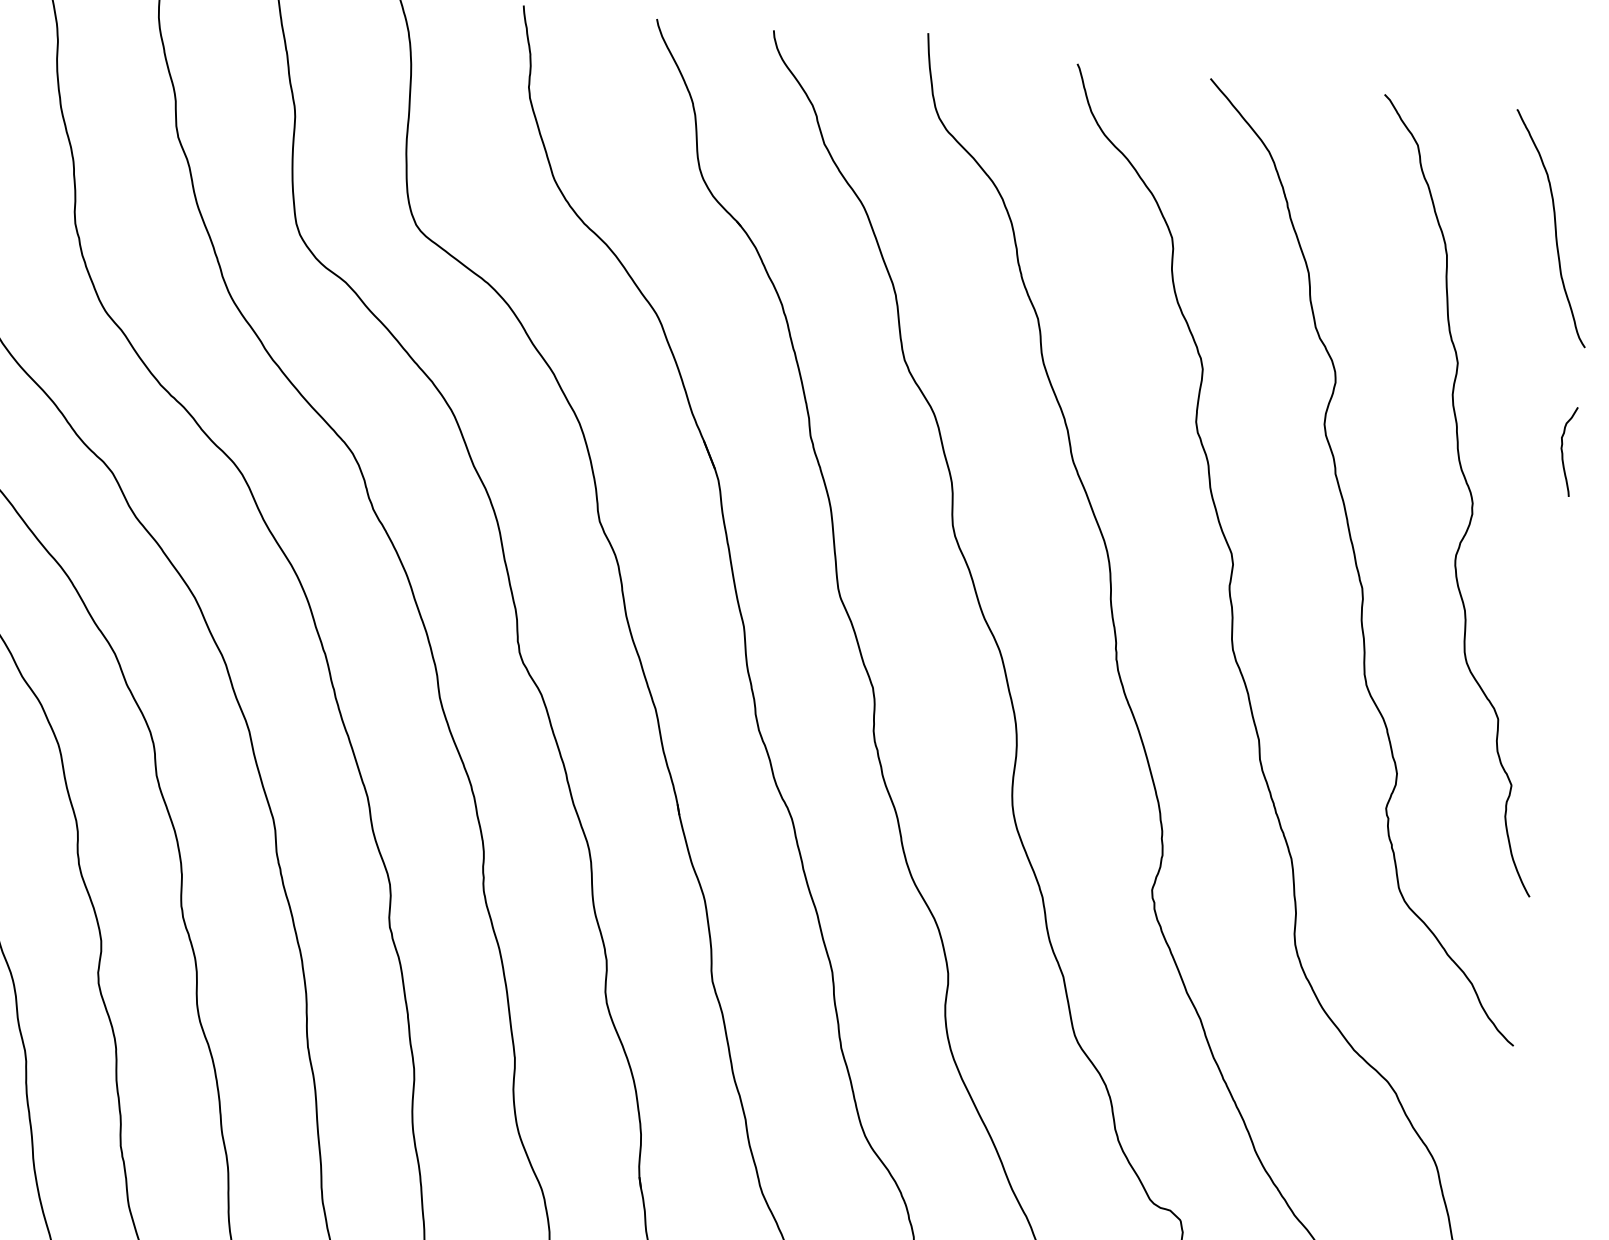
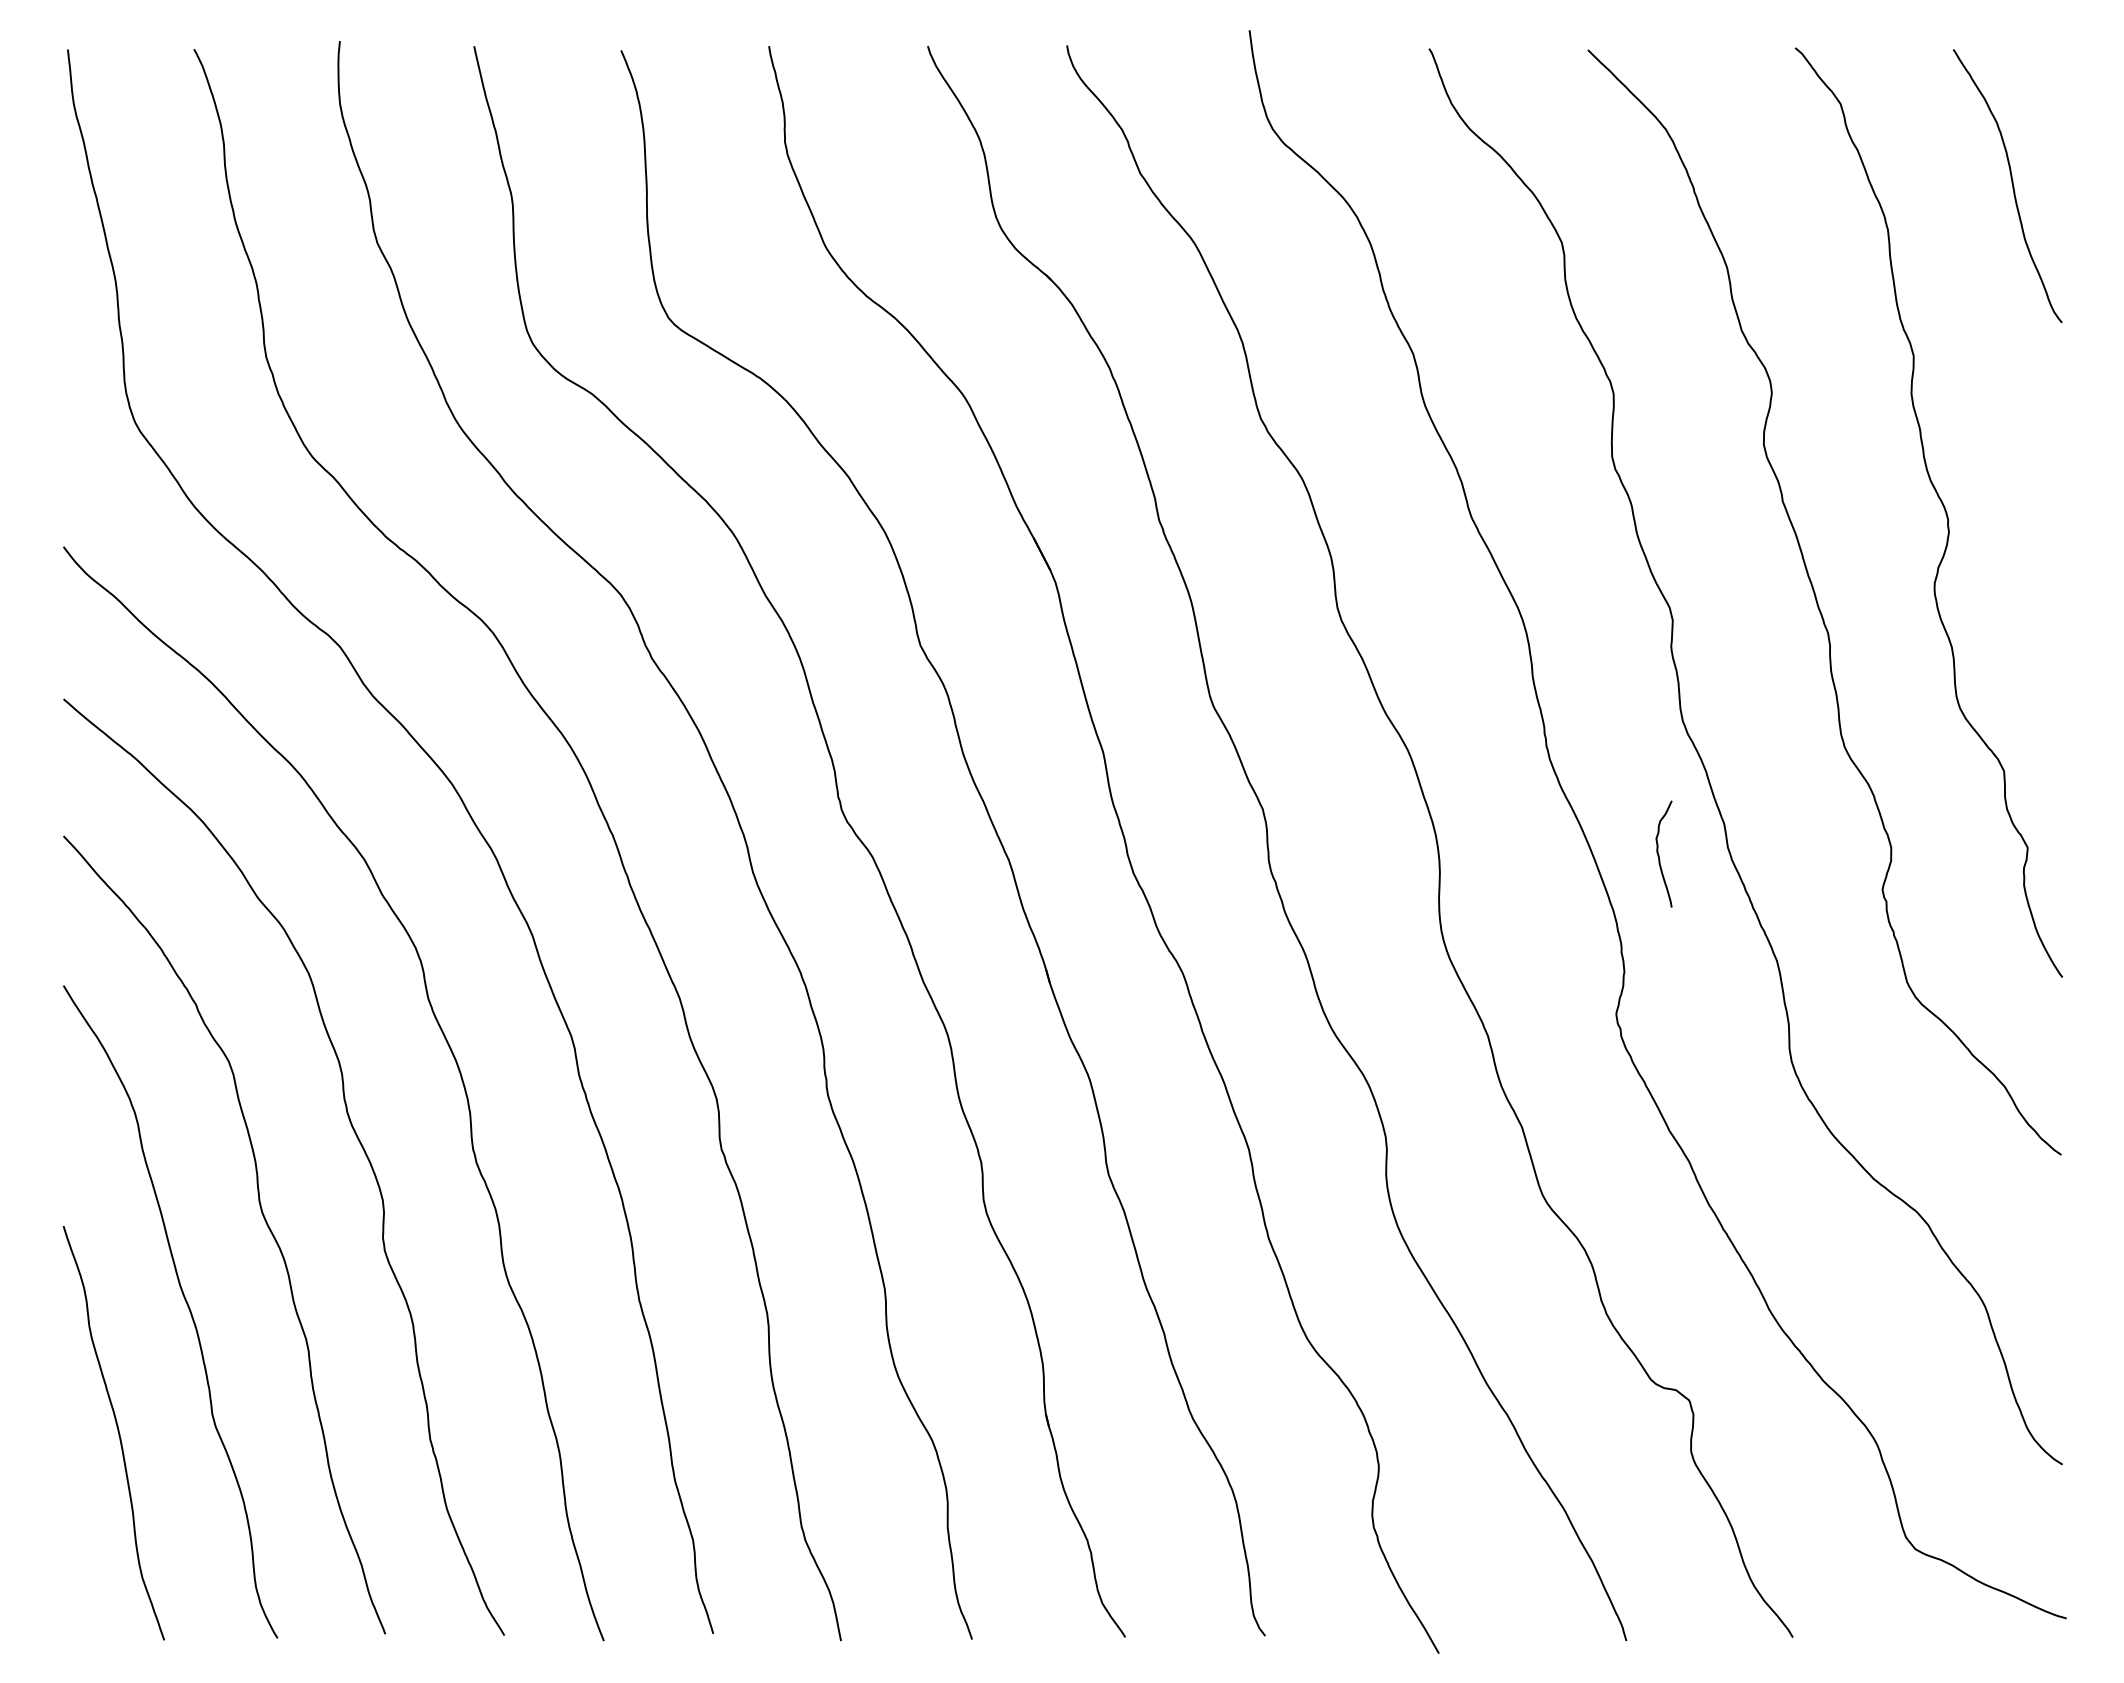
curve: (1563, 451) -> (1659, 854), moved

